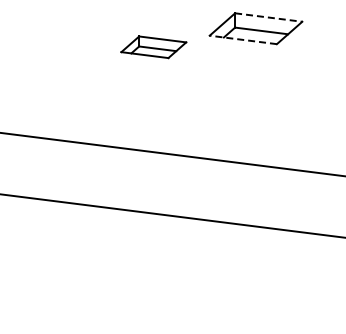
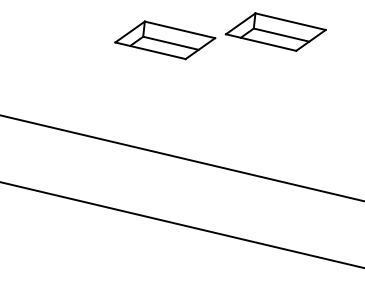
line: (268, 17) -> (290, 21), dashed -> solid
line: (243, 39) -> (261, 42), dashed -> solid
part: (153, 46) -> (165, 39), size x1.43

